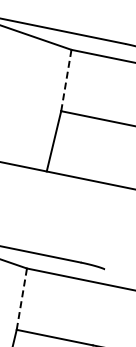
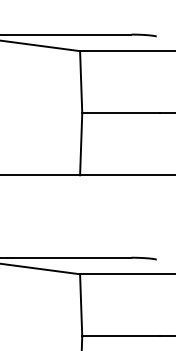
line: (66, 79) -> (81, 81), dashed -> solid
line: (22, 298) -> (81, 304), dashed -> solid

